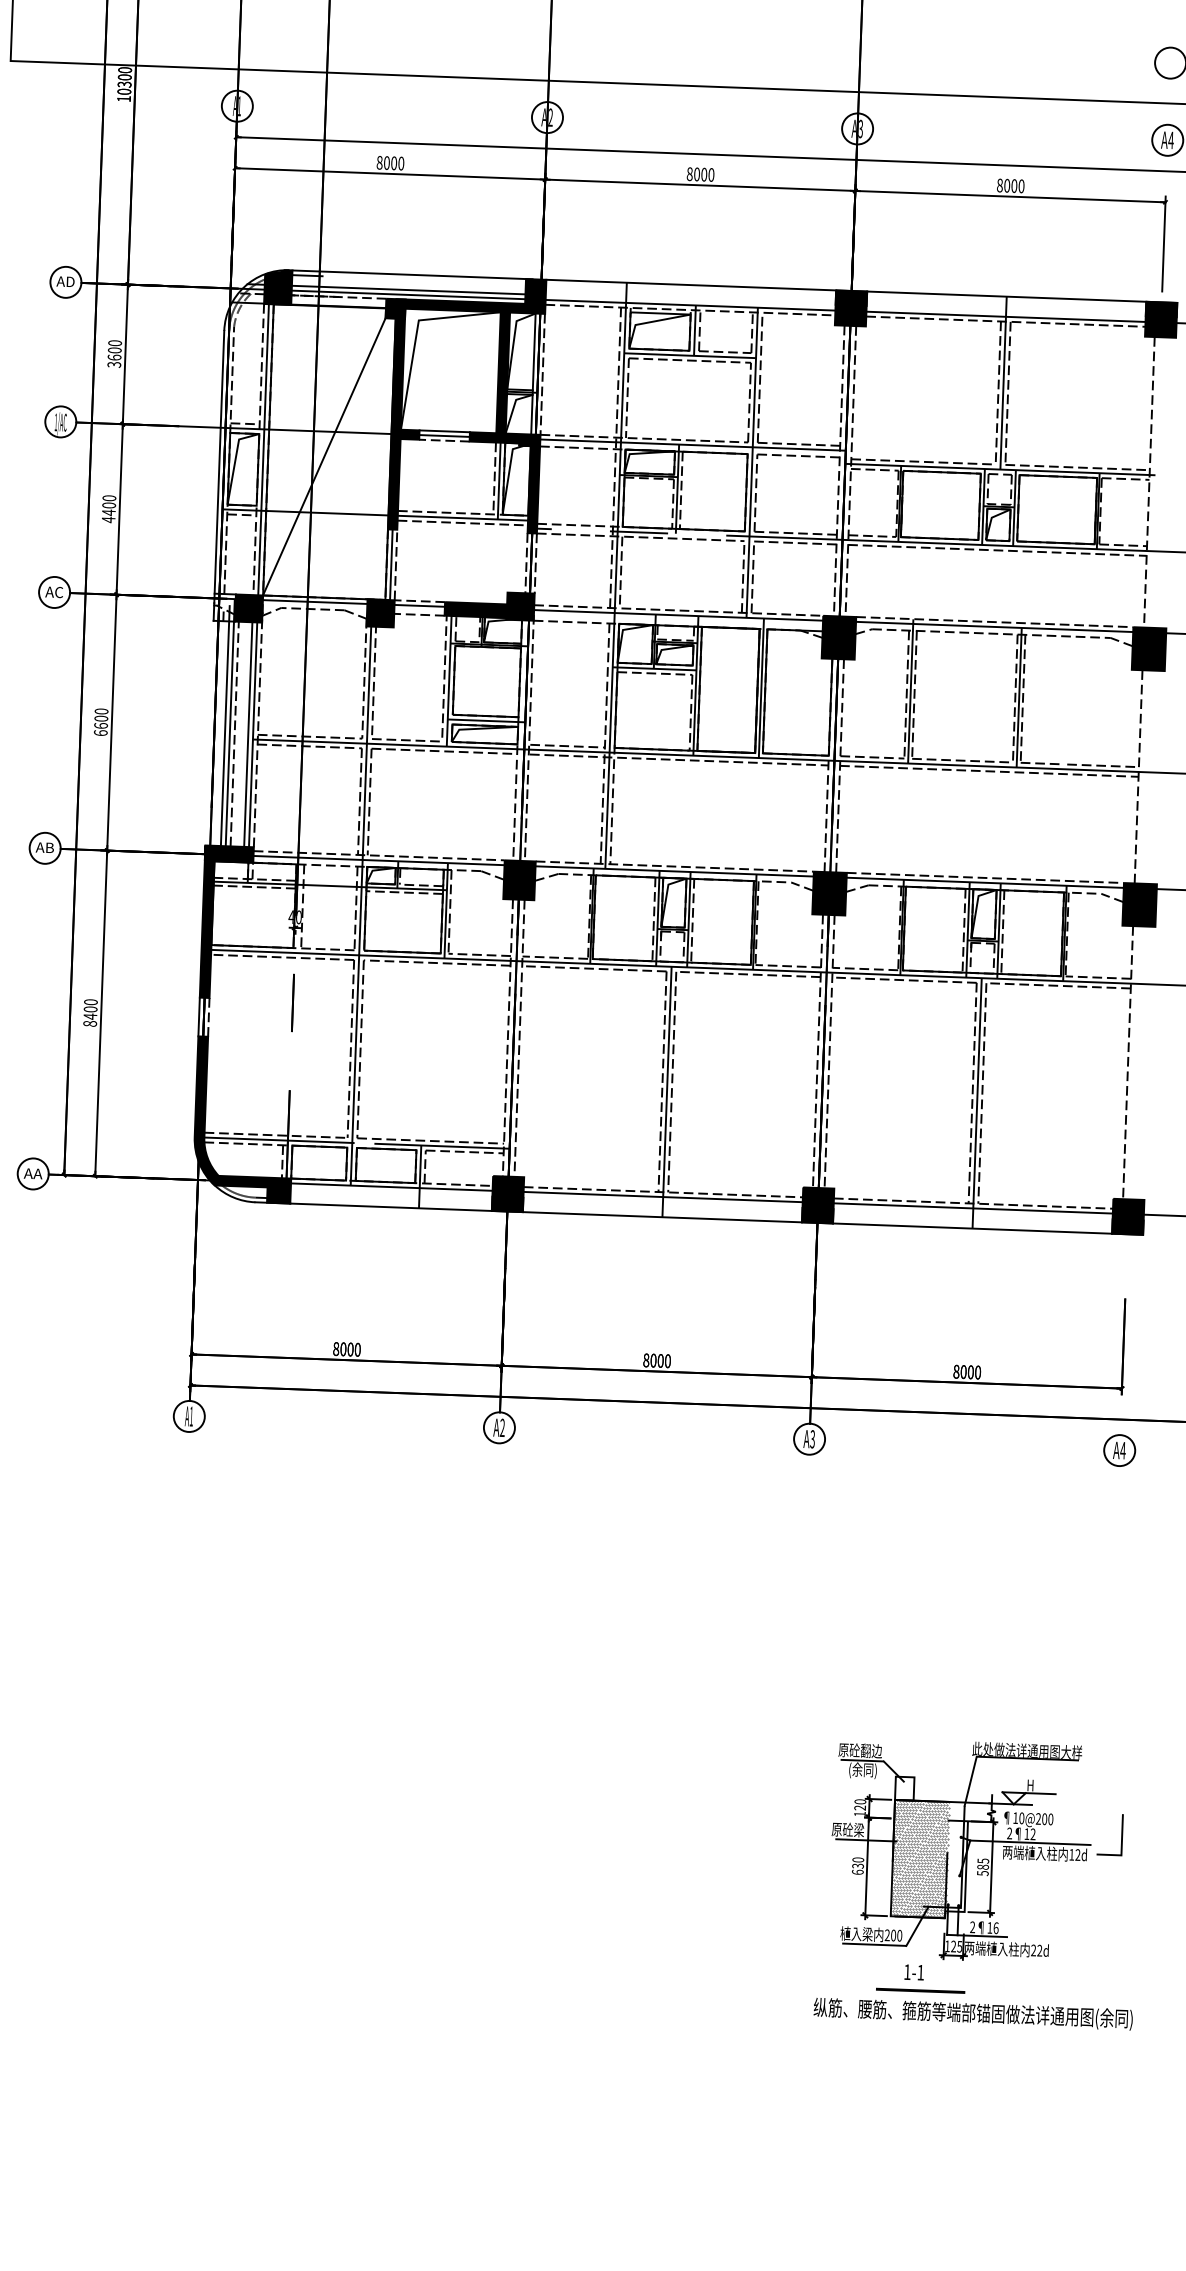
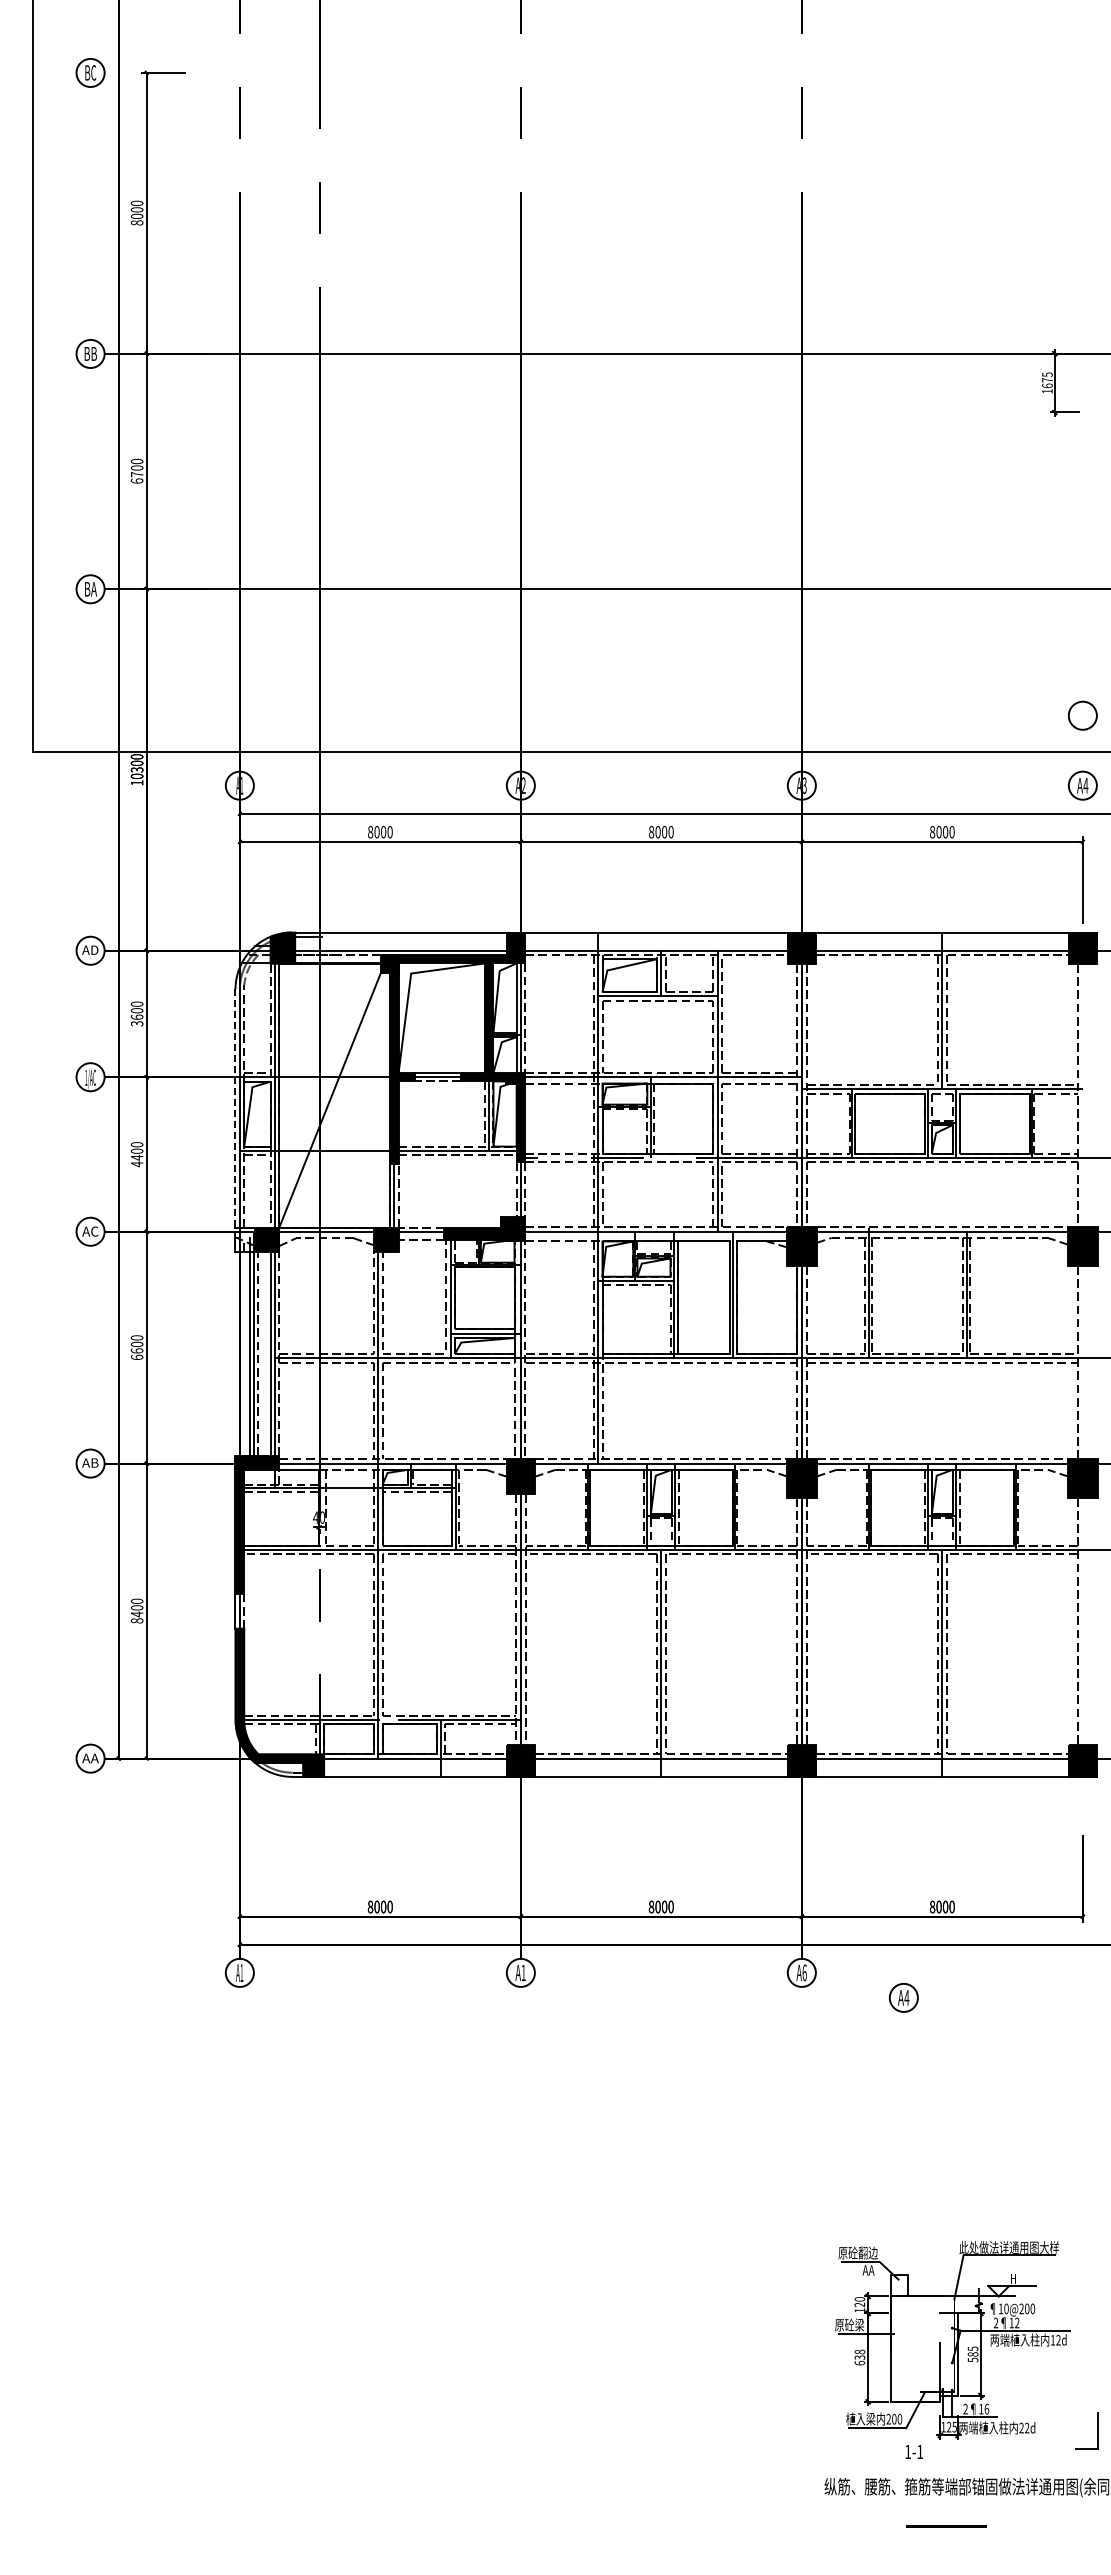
line: (408, 290) -> (400, 946), removed
line: (219, 467) -> (235, 1113), solid -> dashed
text: (502, 1427) -> (523, 1972), A2 -> A1
text: (812, 1438) -> (804, 1972), A3 -> A6
part: (1119, 1450) -> (903, 1997), moved
text: (863, 1770) -> (861, 2270), (余同) -> AA
line: (1121, 1834) -> (1097, 2430), moved
hatch: (919, 1857) -> (915, 2347), removed
text: (857, 1859) -> (859, 2351), 630 -> 638
line: (920, 1990) -> (946, 2526), moved

